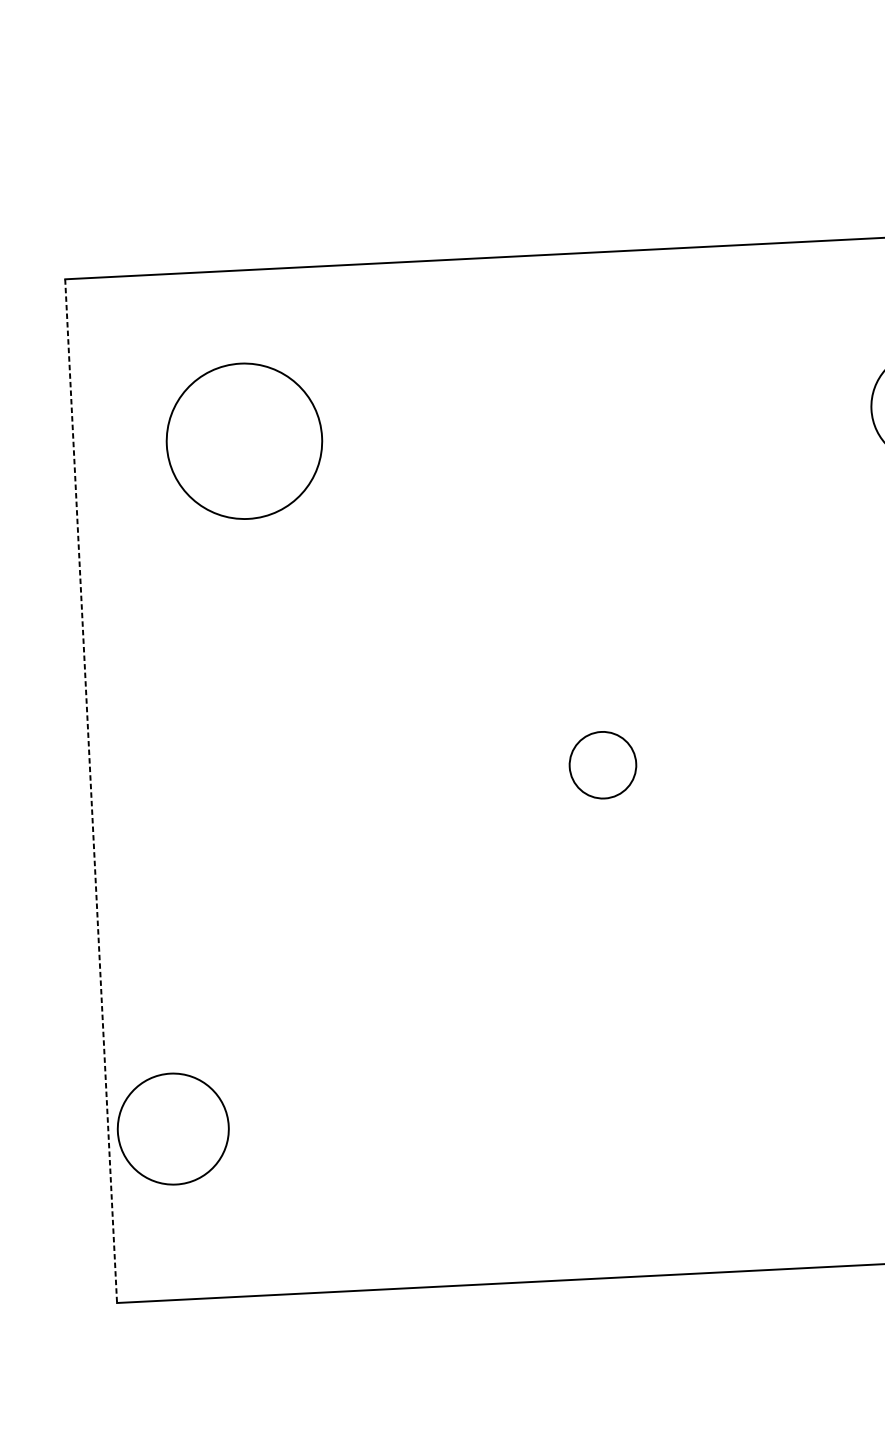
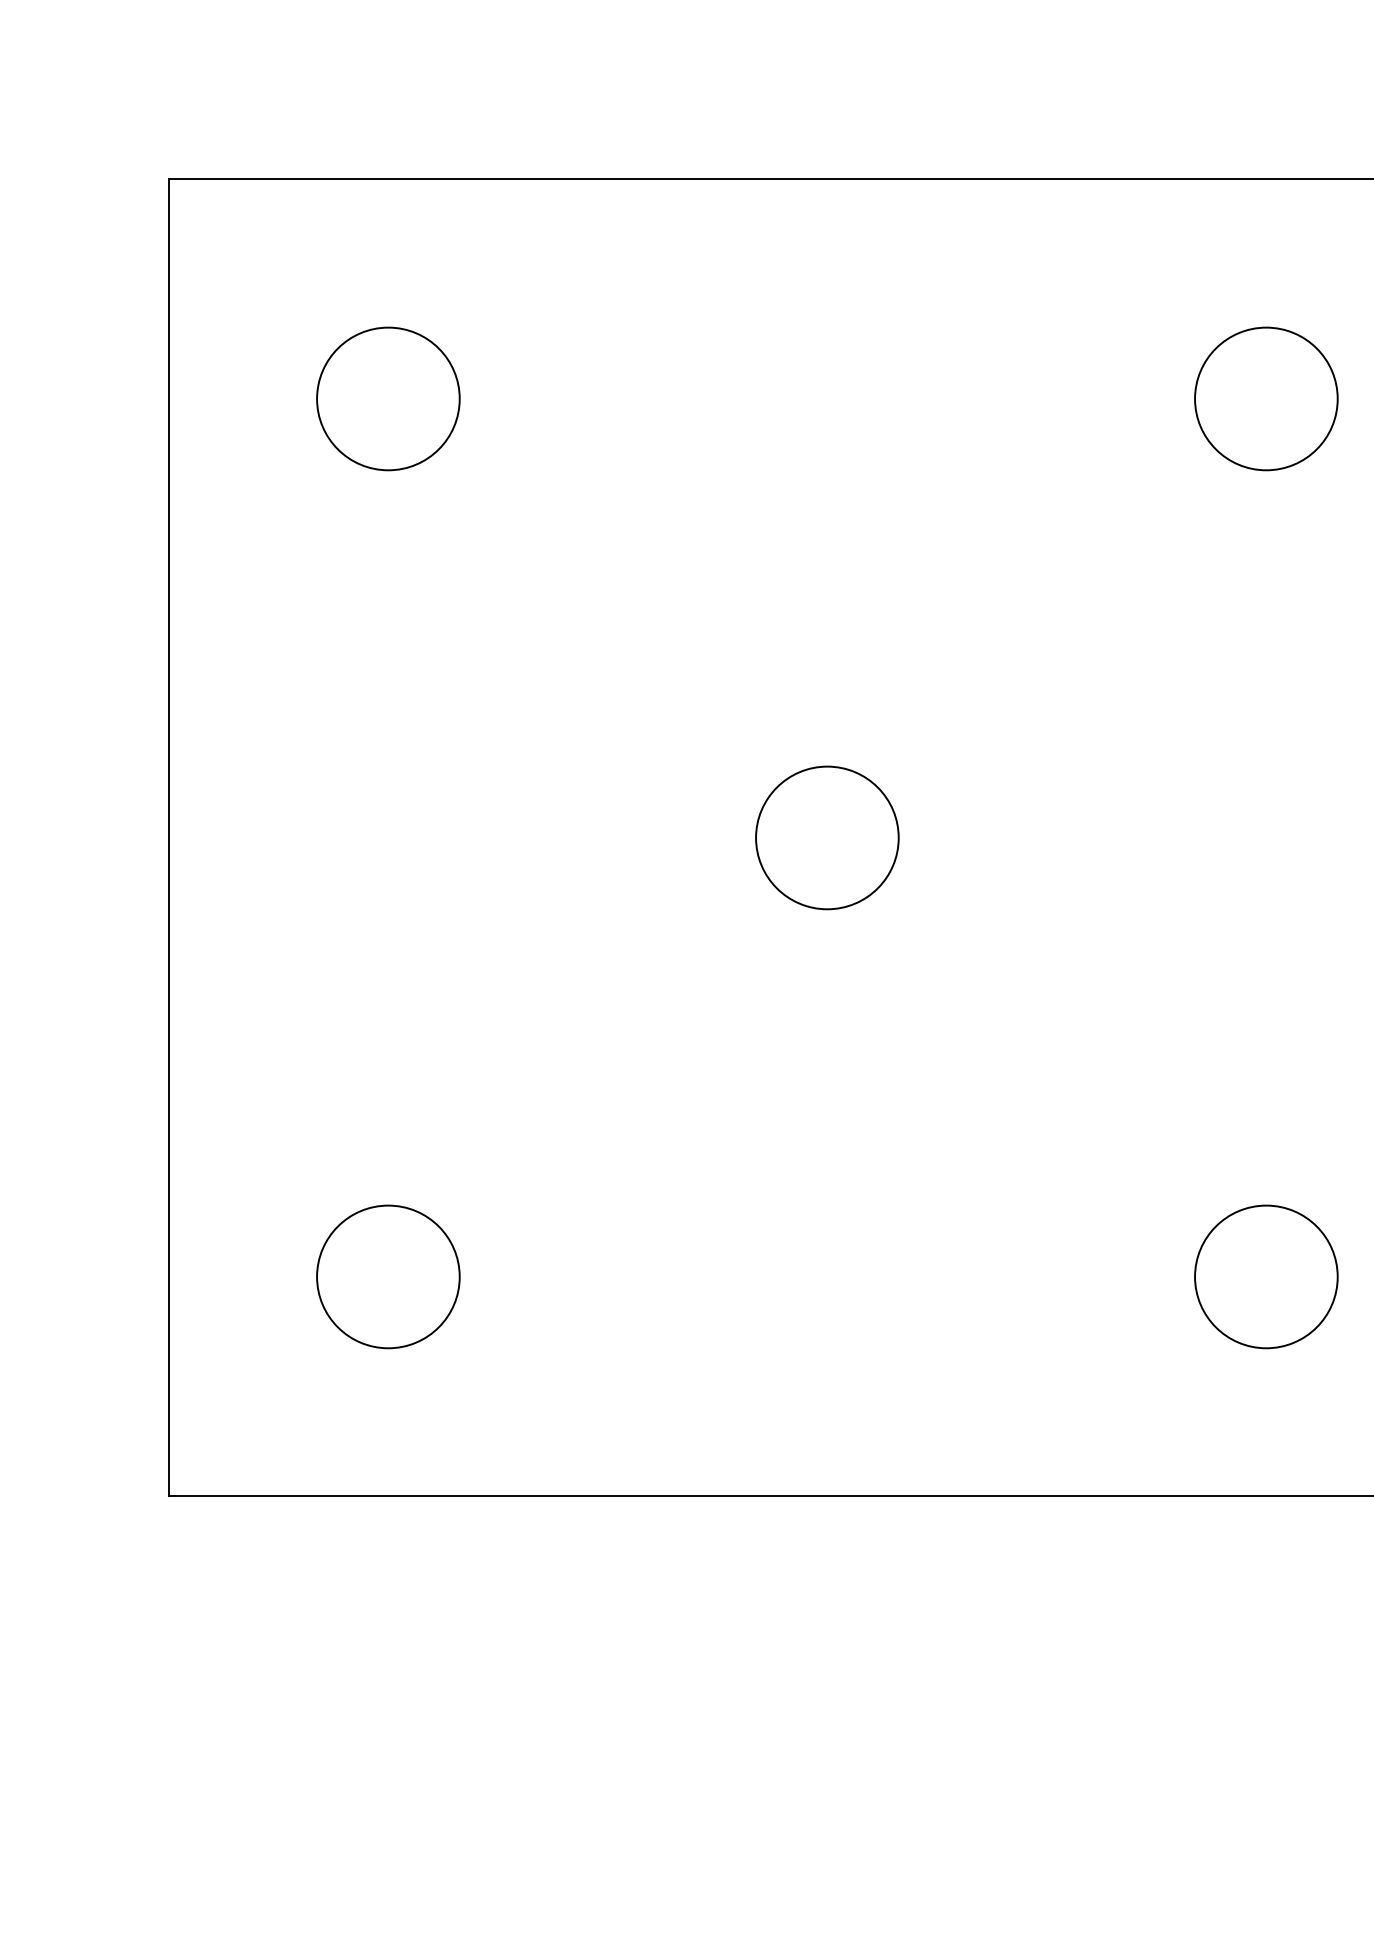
circle: (244, 440) -> (388, 398), size x0.71
circle: (603, 764) -> (827, 837), size x1.67
line: (90, 791) -> (168, 838), dashed -> solid
circle: (173, 1128) -> (388, 1276), moved

